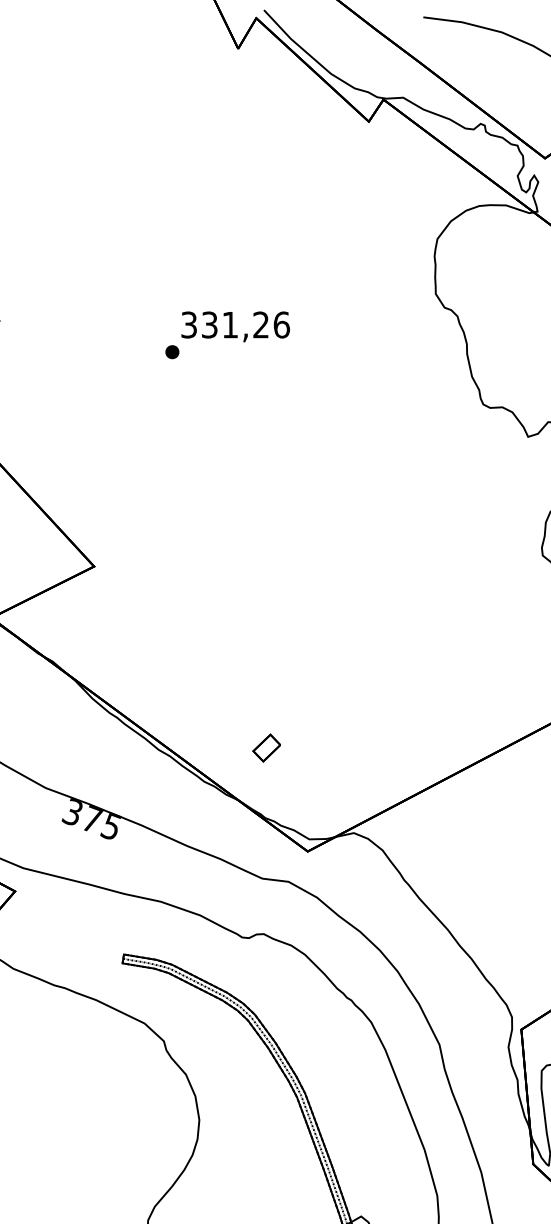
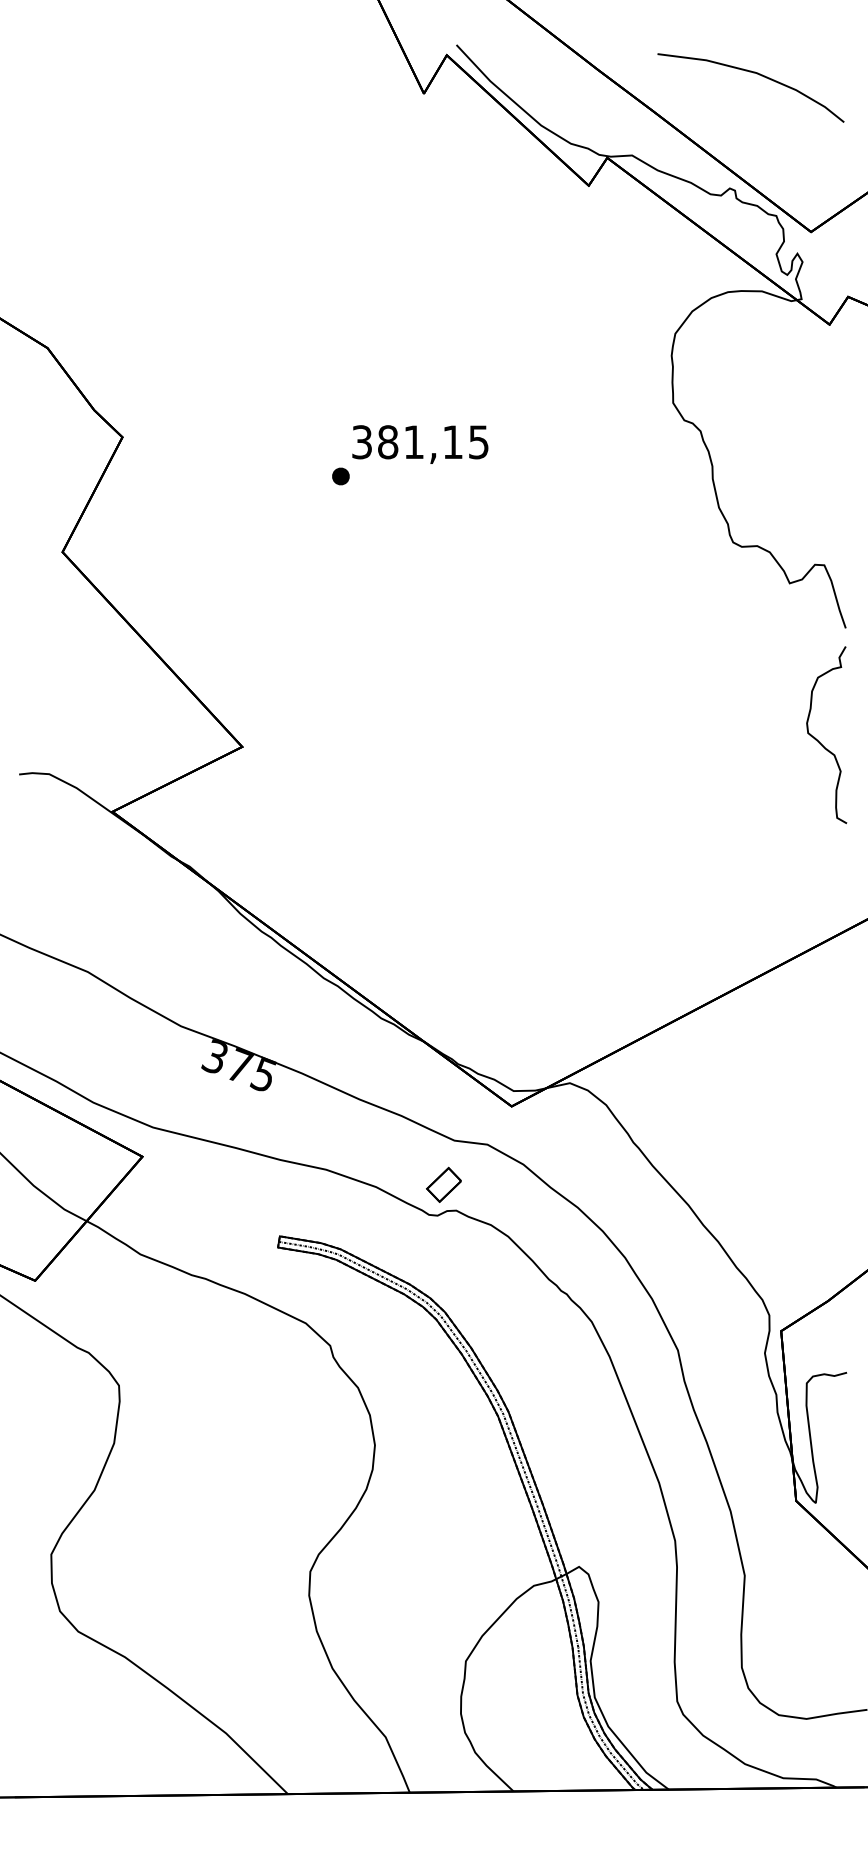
text: (245, 325) -> (433, 442), 331,26 -> 381,15
part: (266, 747) -> (443, 1184), moved

